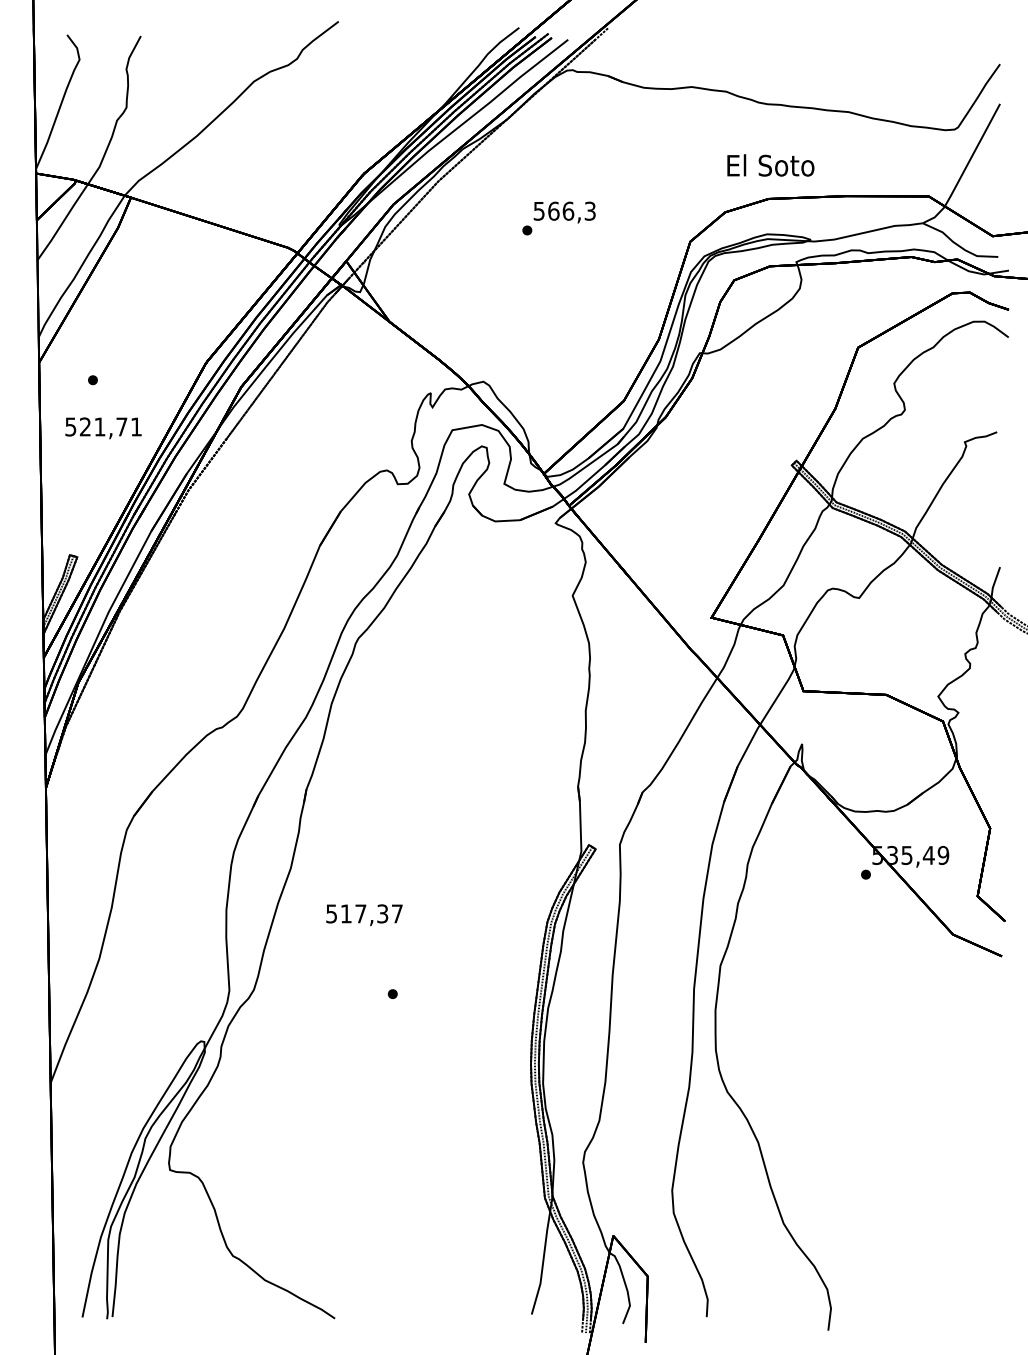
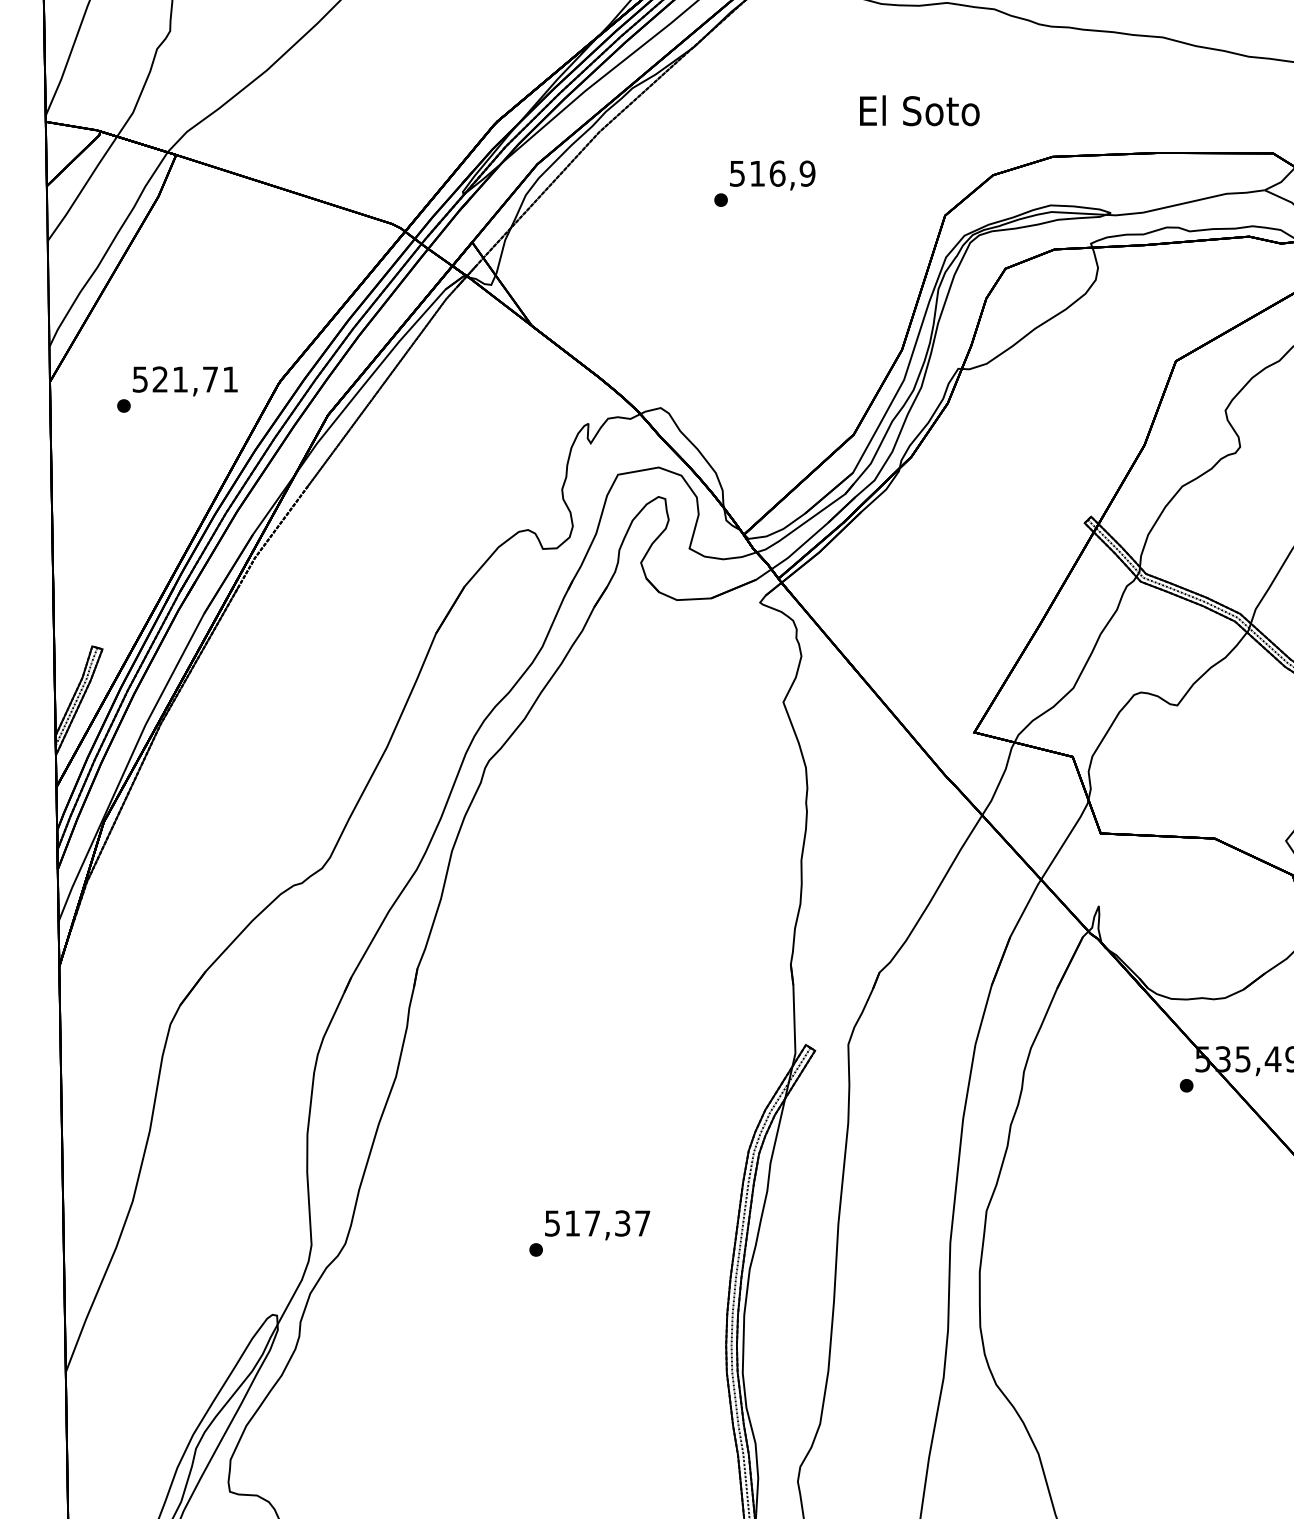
text: (770, 165) -> (919, 110), moved
text: (571, 210) -> (781, 172), 566,3 -> 516,9
text: (103, 428) -> (185, 381), moved
text: (364, 915) -> (597, 1225), moved

